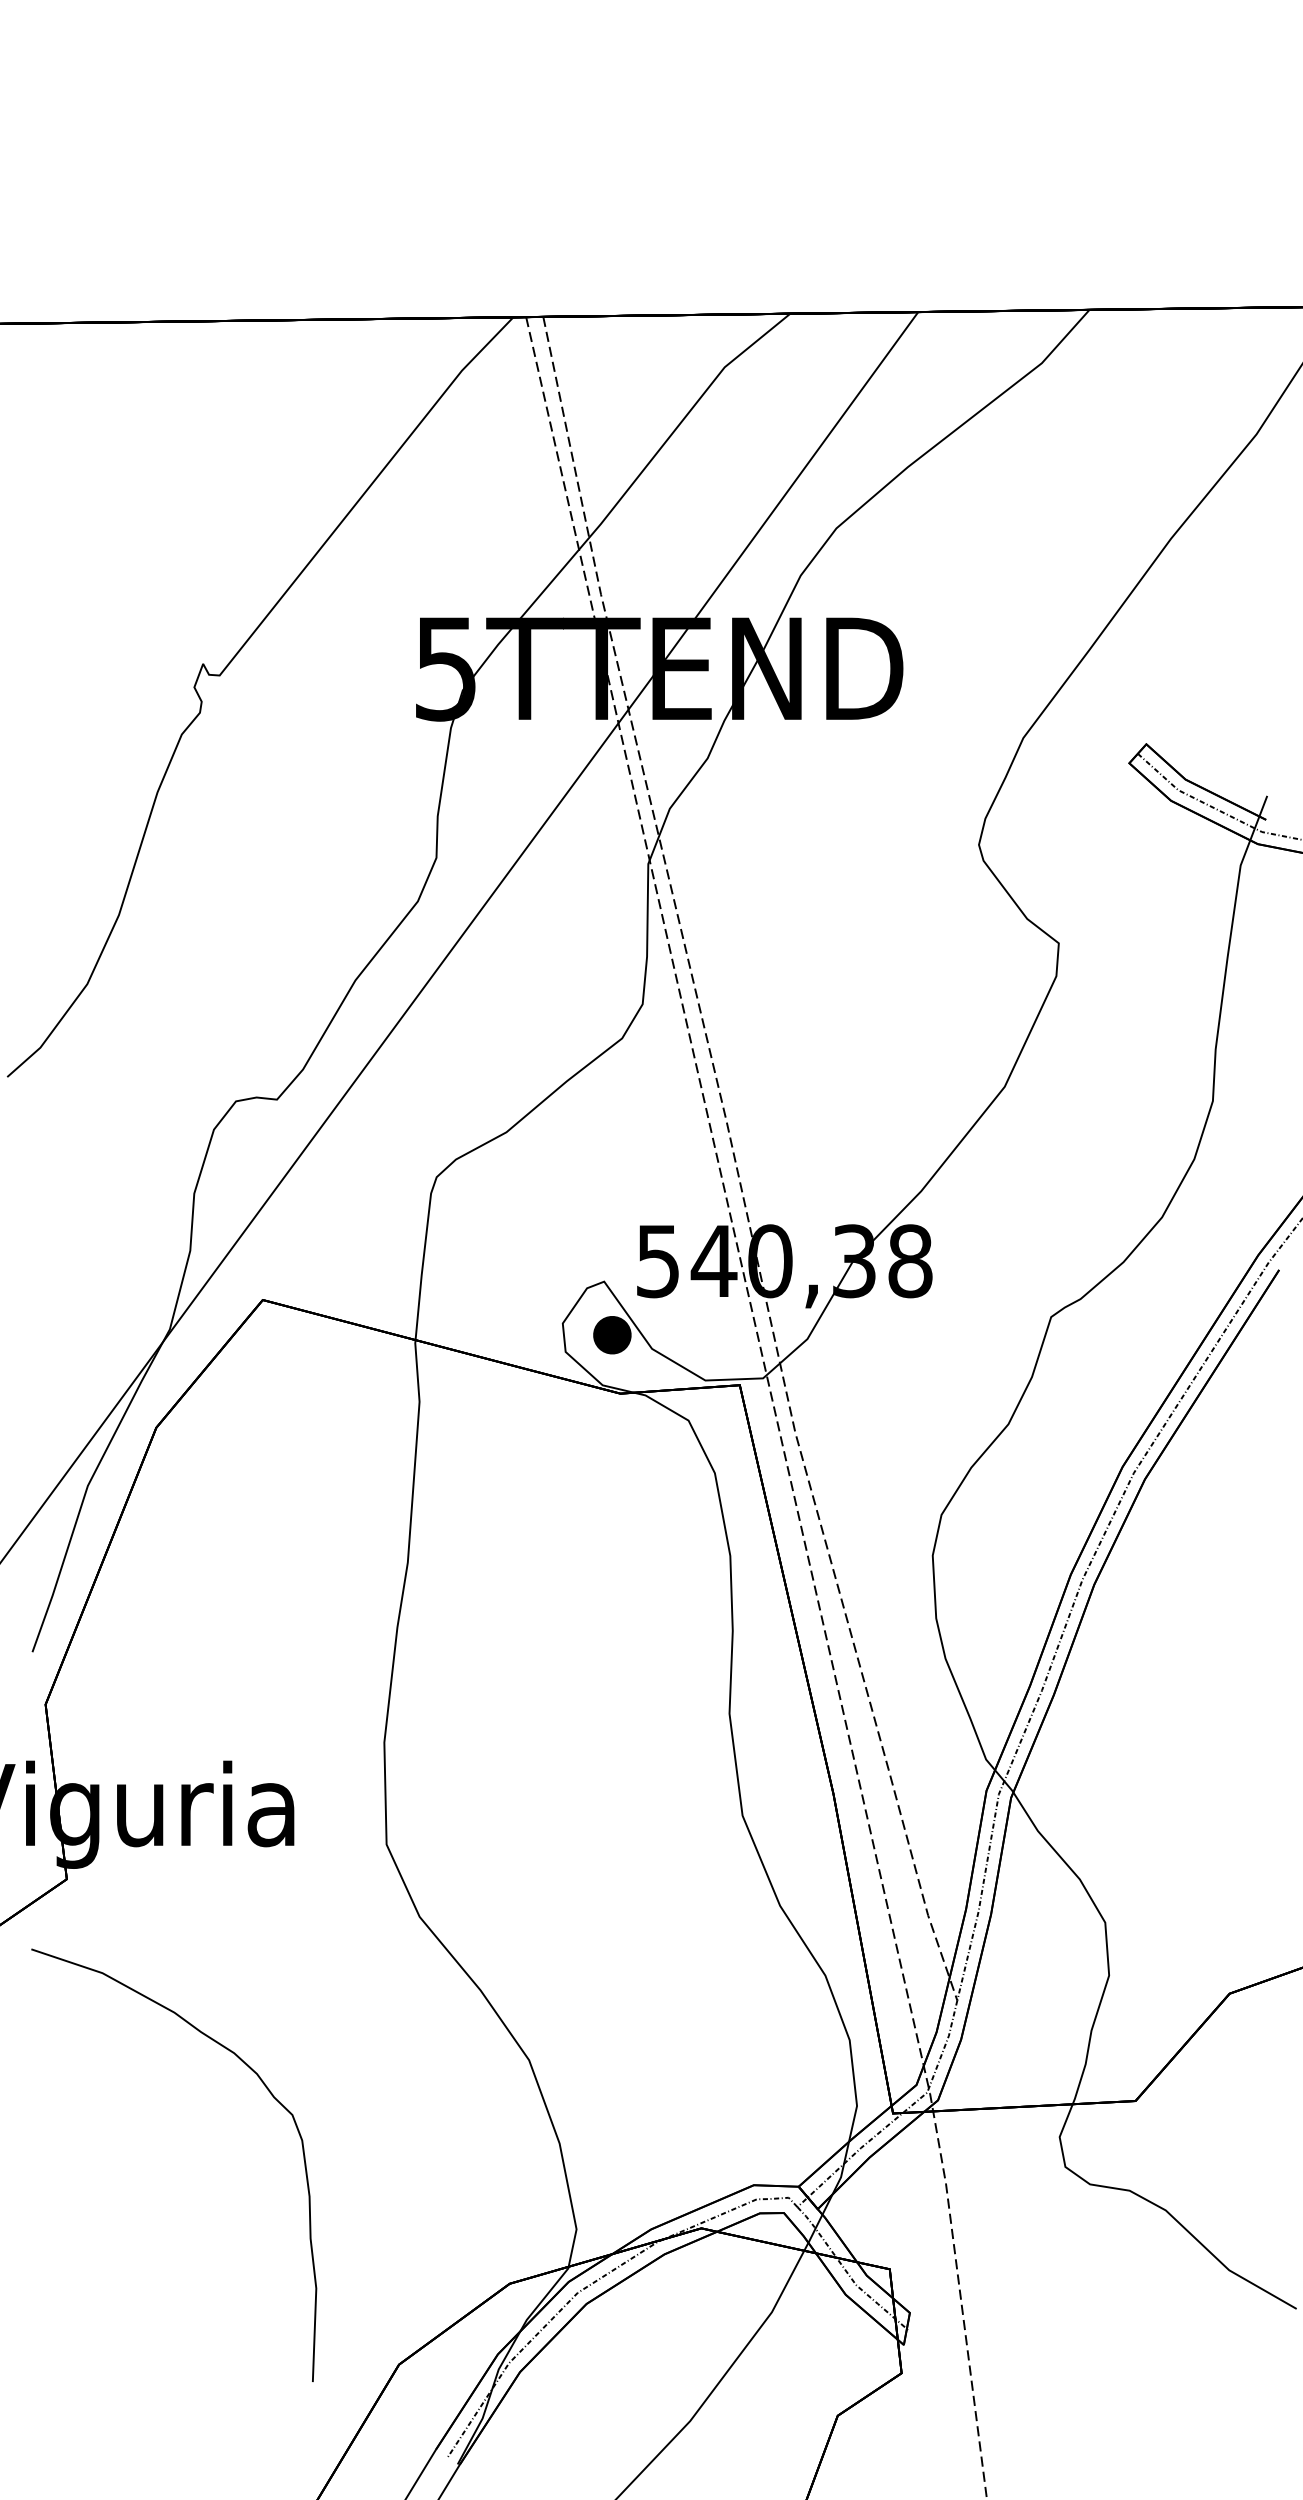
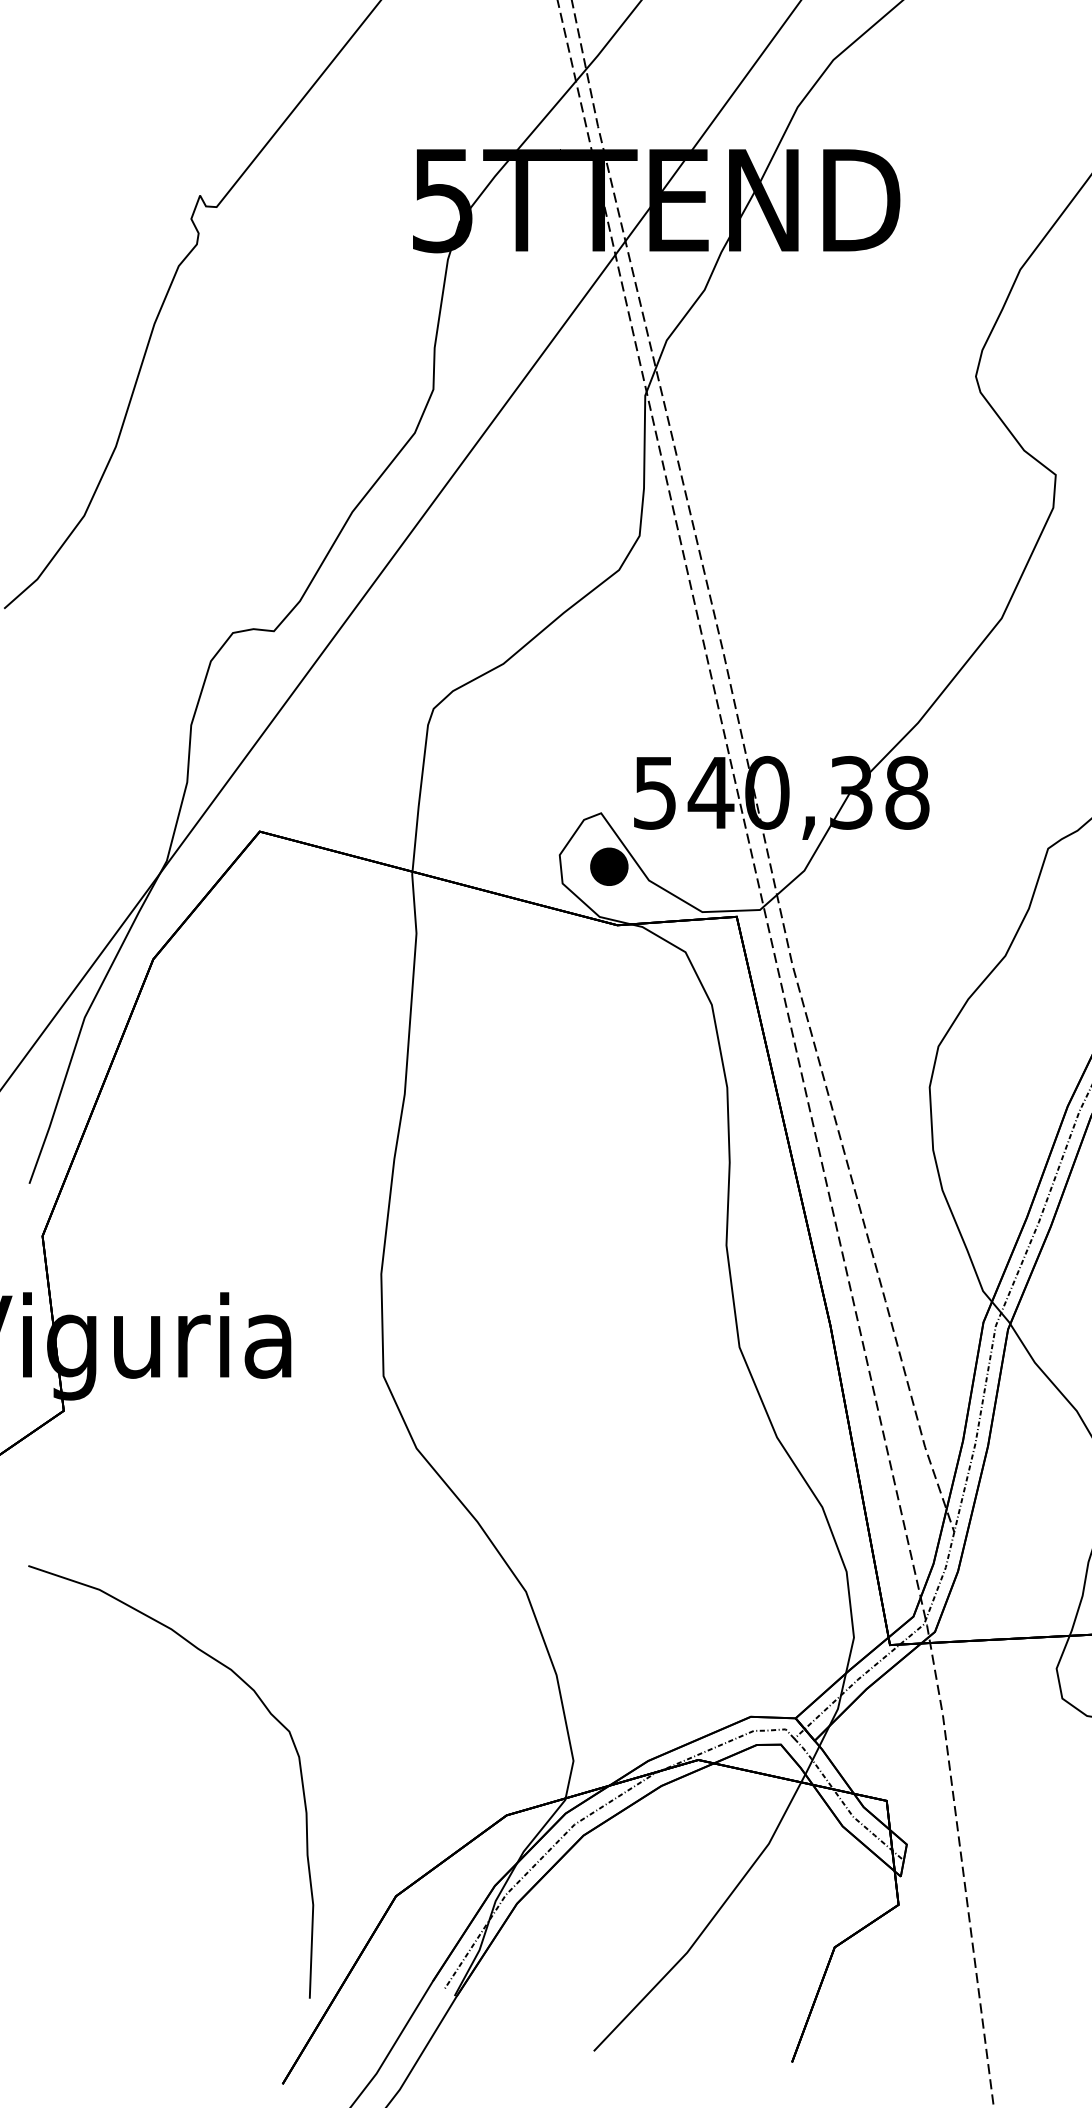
curve: (270, 2094) -> (267, 1711), moved

